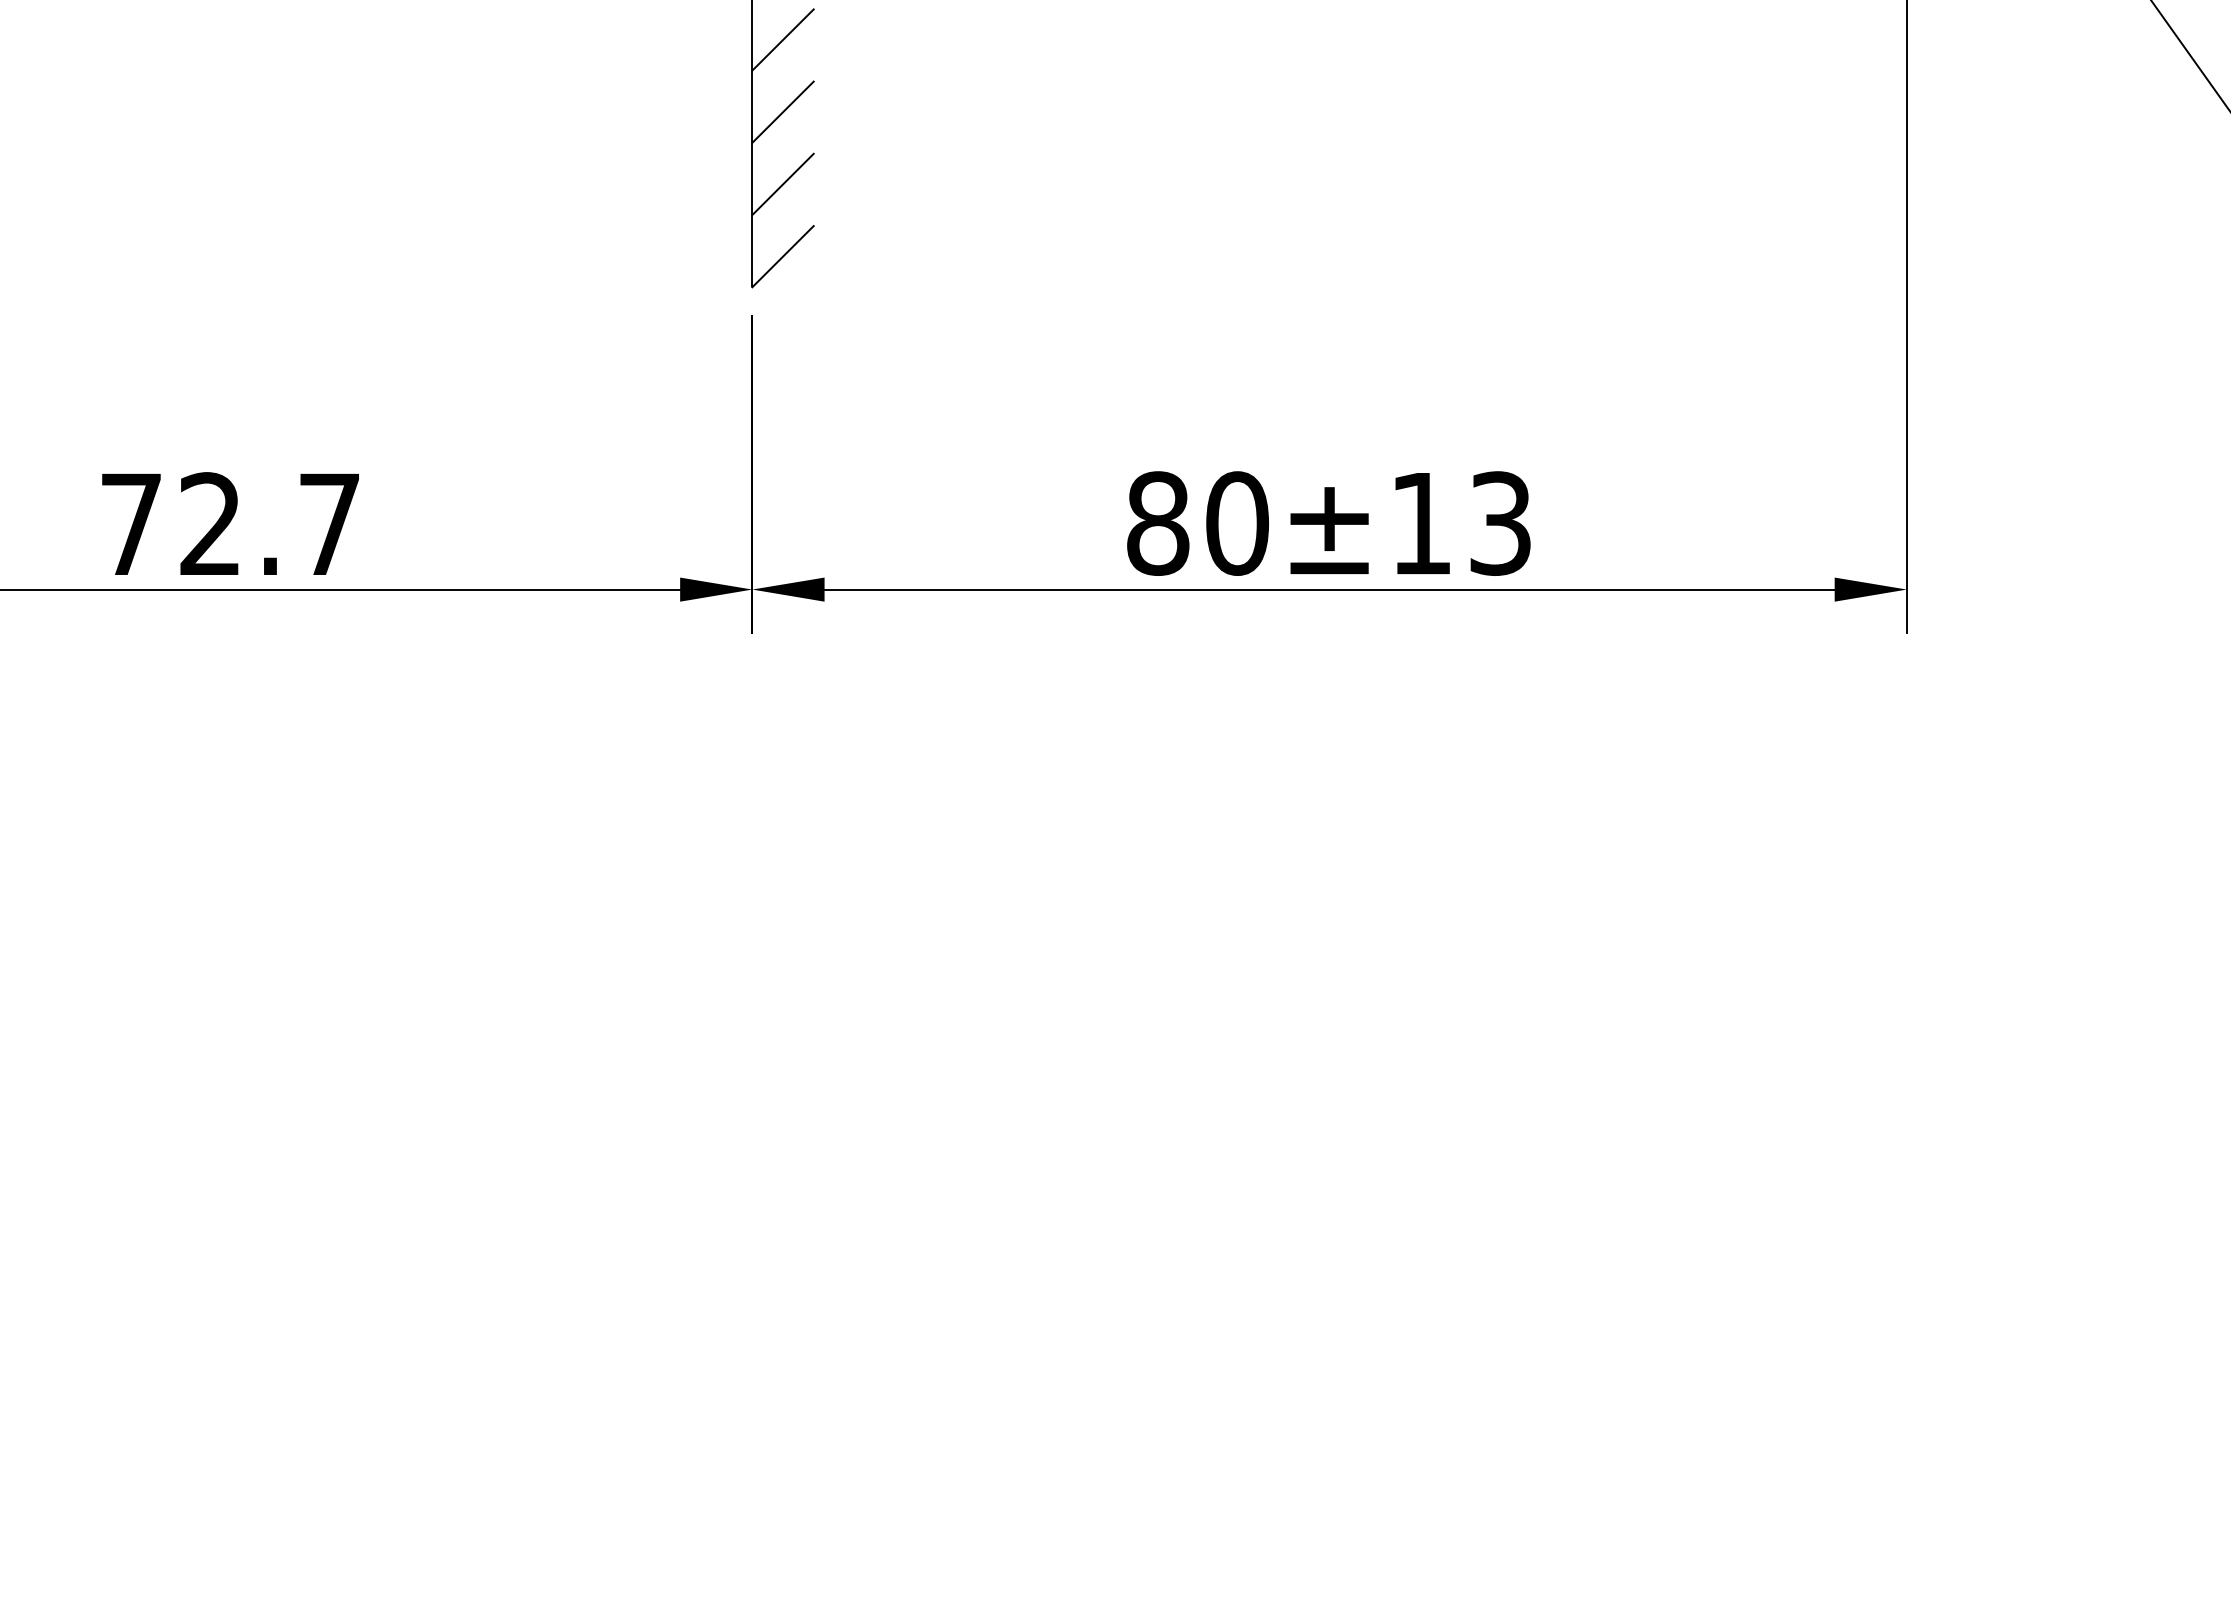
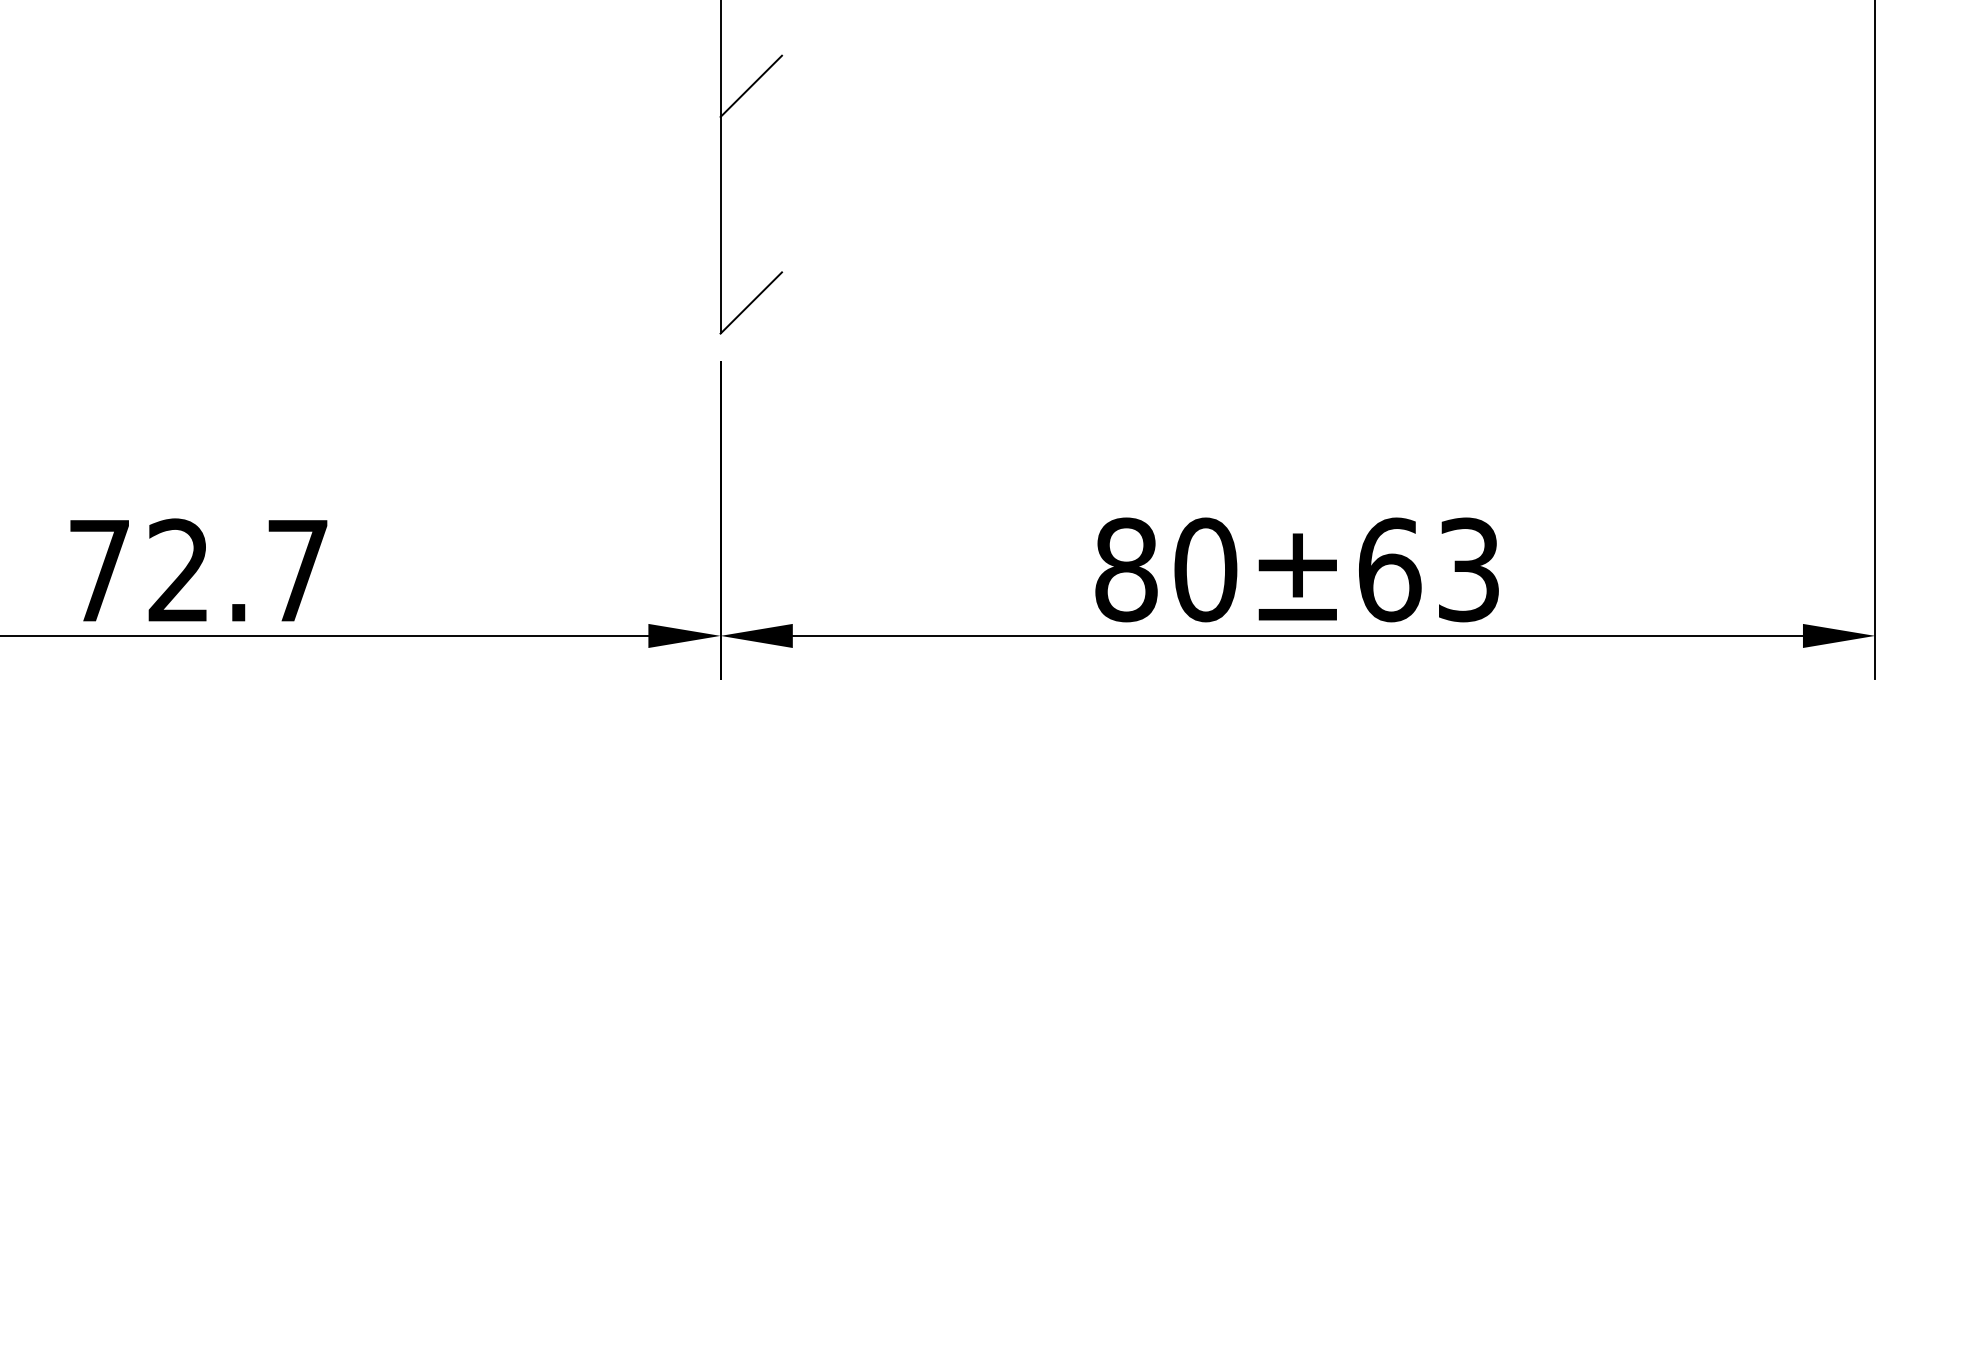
line: (782, 111) -> (750, 157), removed
line: (782, 184) -> (750, 230), removed
text: (1421, 523) -> (1389, 569), 80±13 -> 80±63

